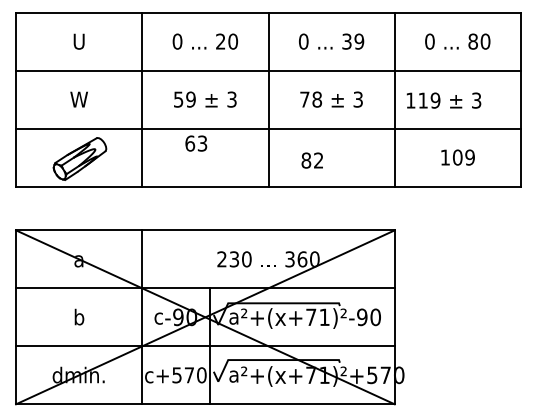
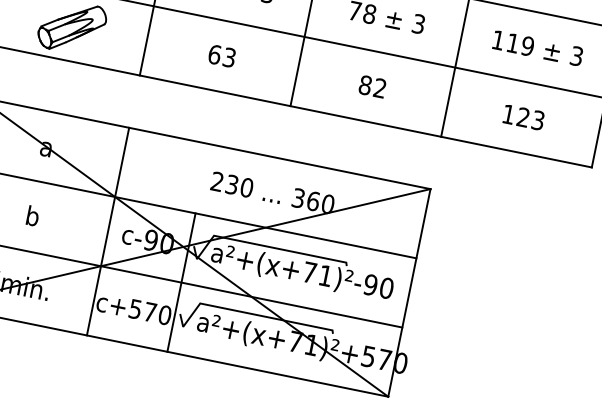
text: (443, 100) -> (537, 48), moved
text: (196, 143) -> (222, 56), moved
text: (463, 157) -> (530, 118), 109 -> 123
text: (311, 160) -> (371, 86), moved

